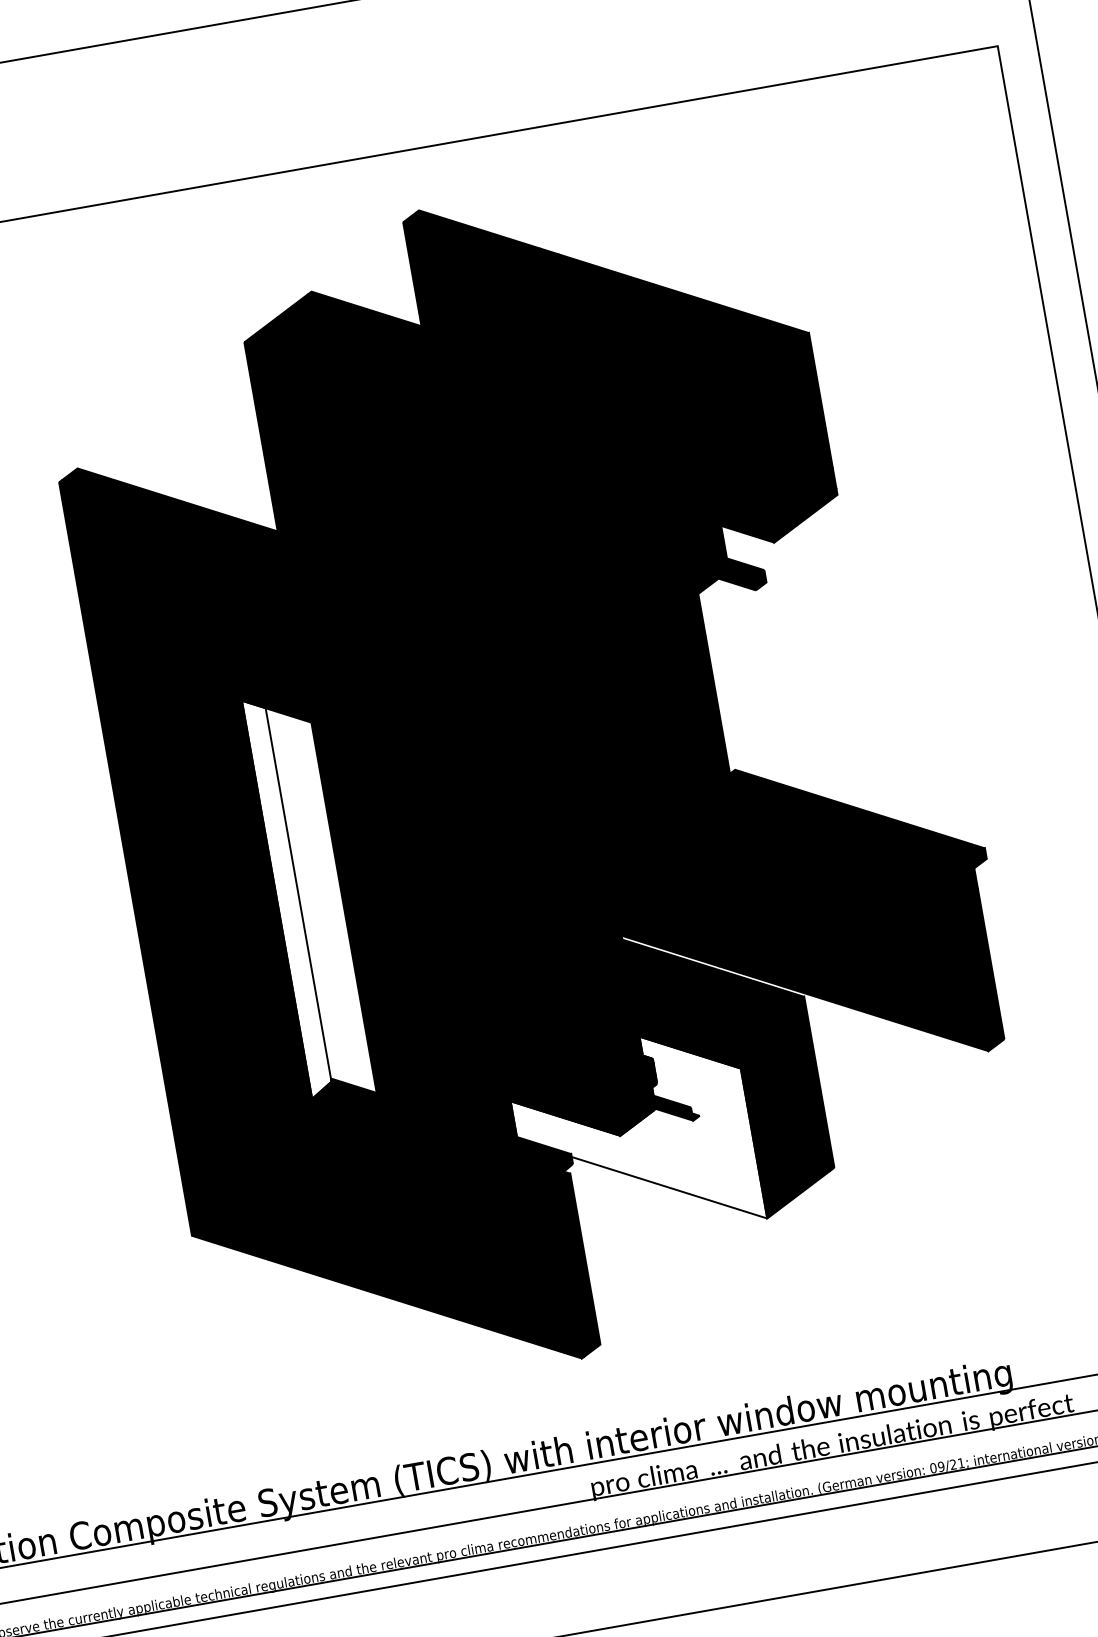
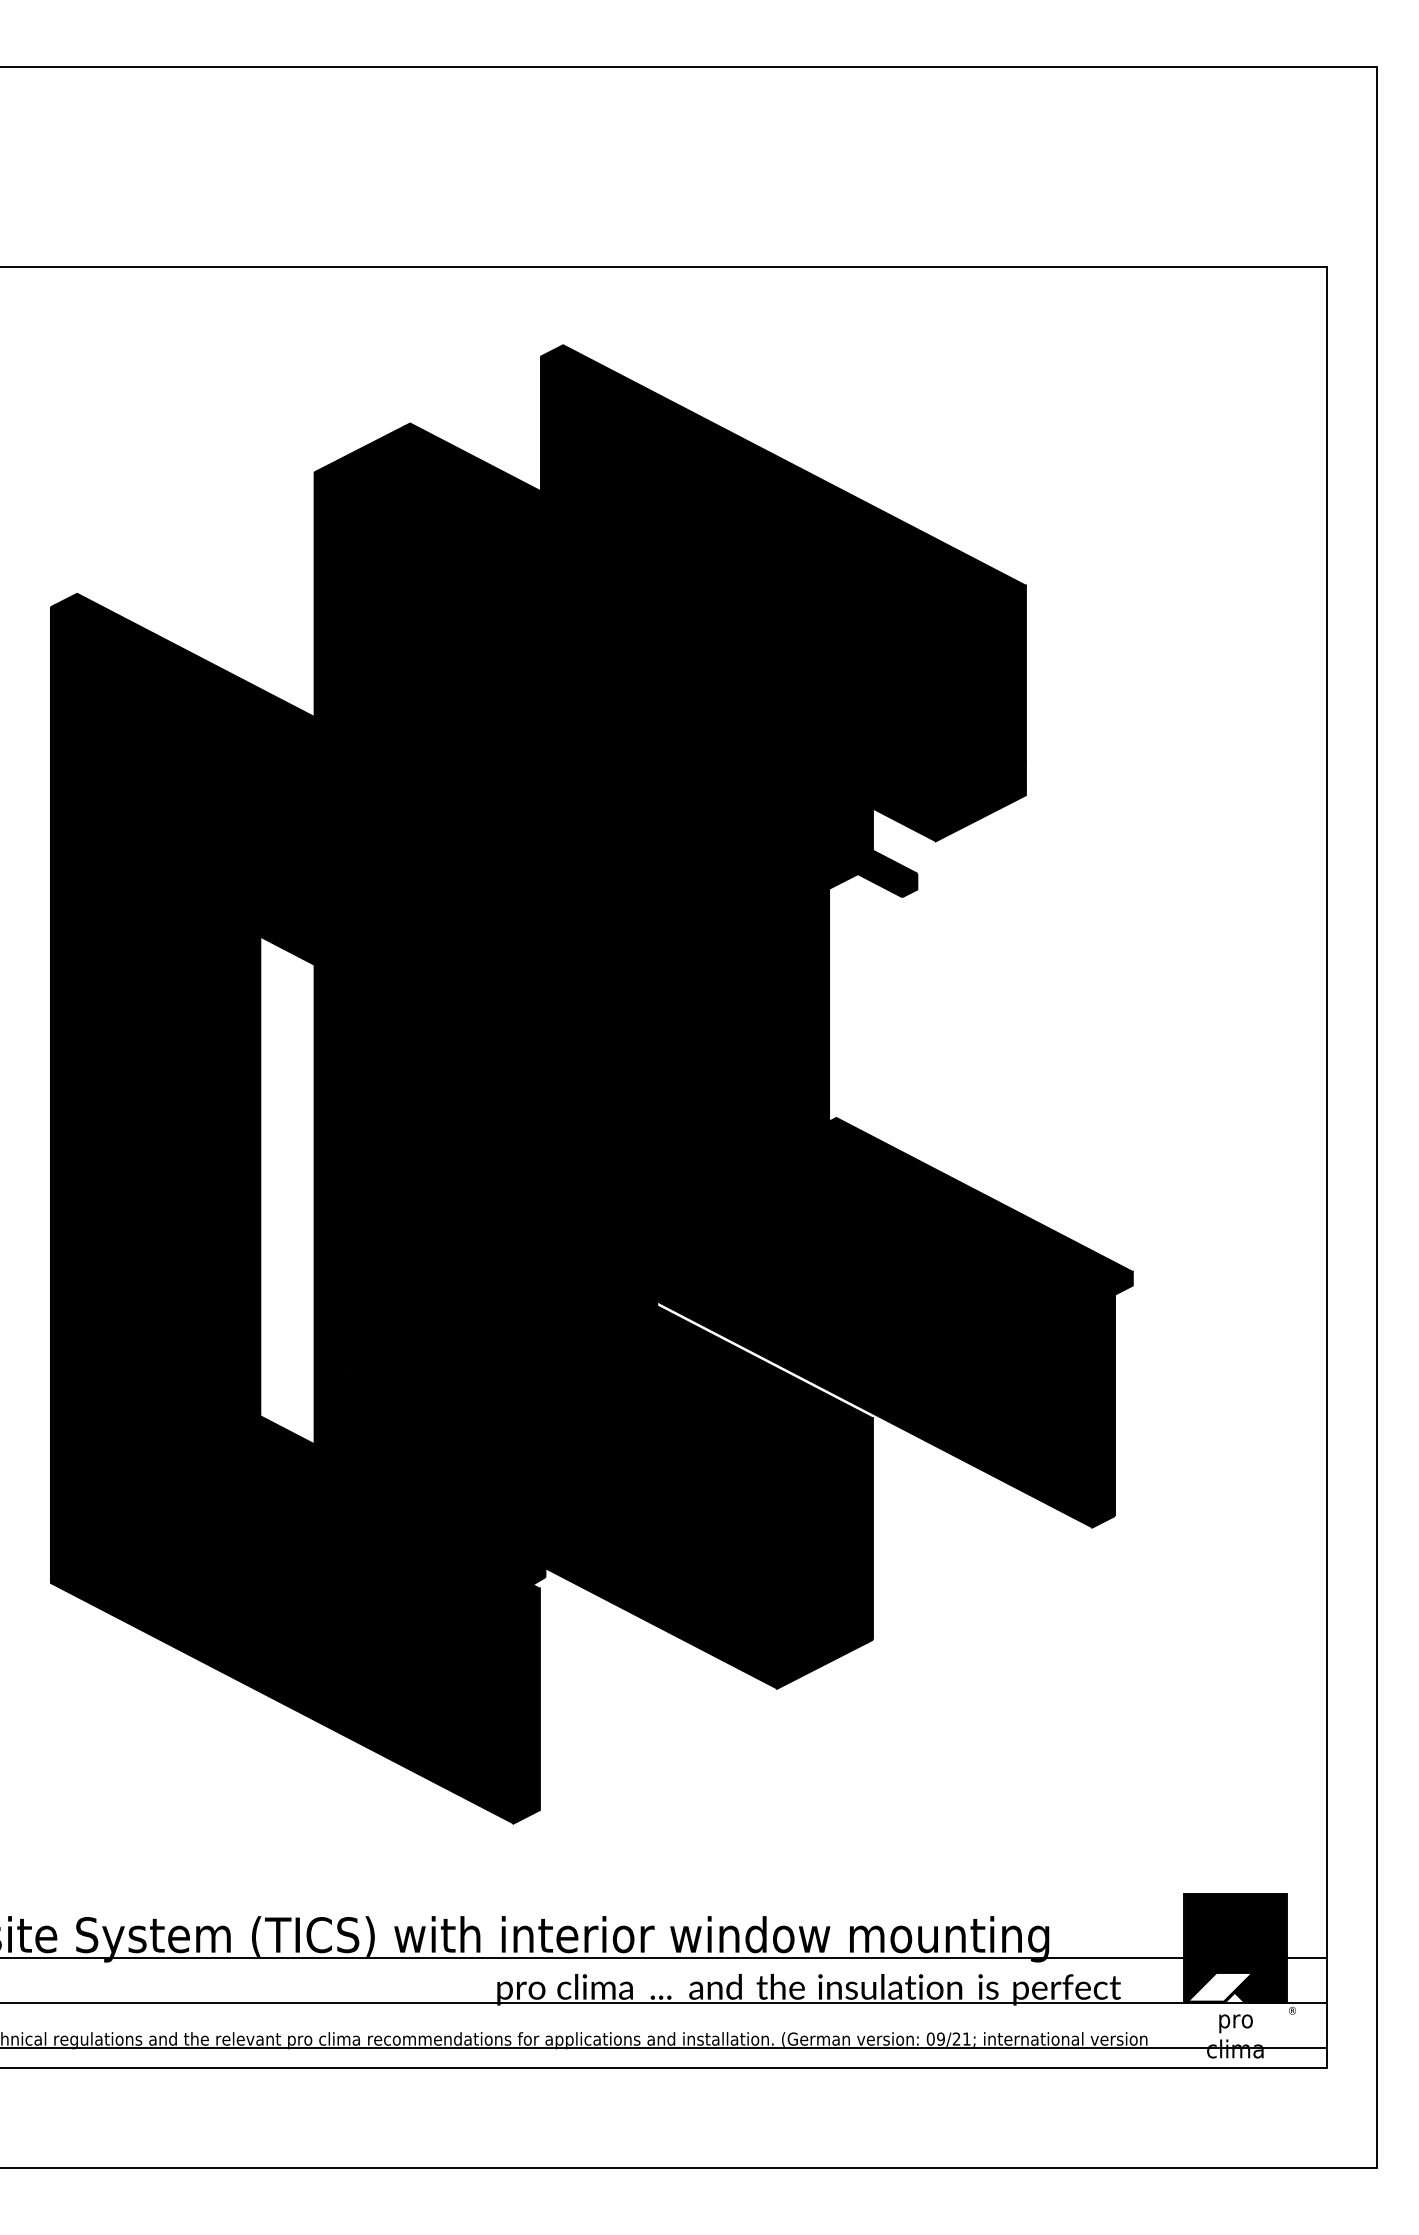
fill: (288, 897) -> (246, 1179), added
fill: (635, 1139) -> (629, 1560), added

